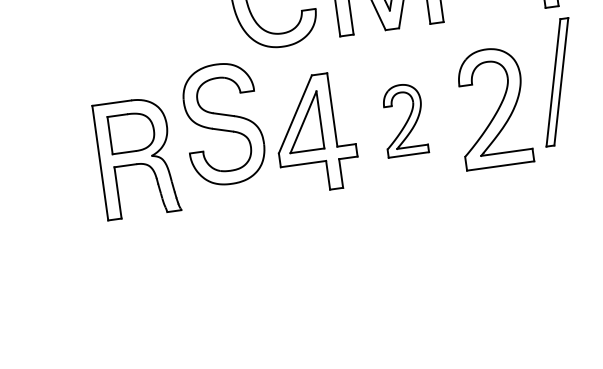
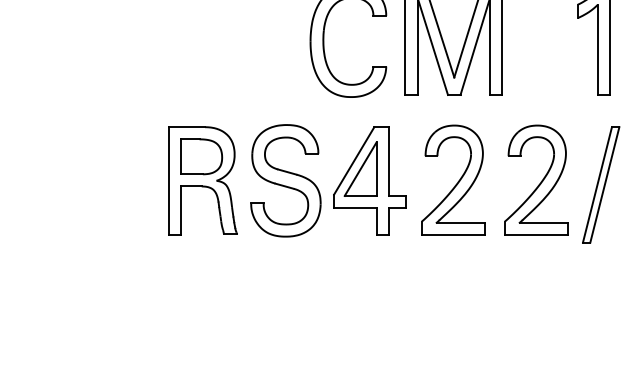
part: (557, 81) -> (601, 184), moved
part: (404, 119) -> (453, 179), size x1.67
part: (223, 123) -> (285, 180), moved

